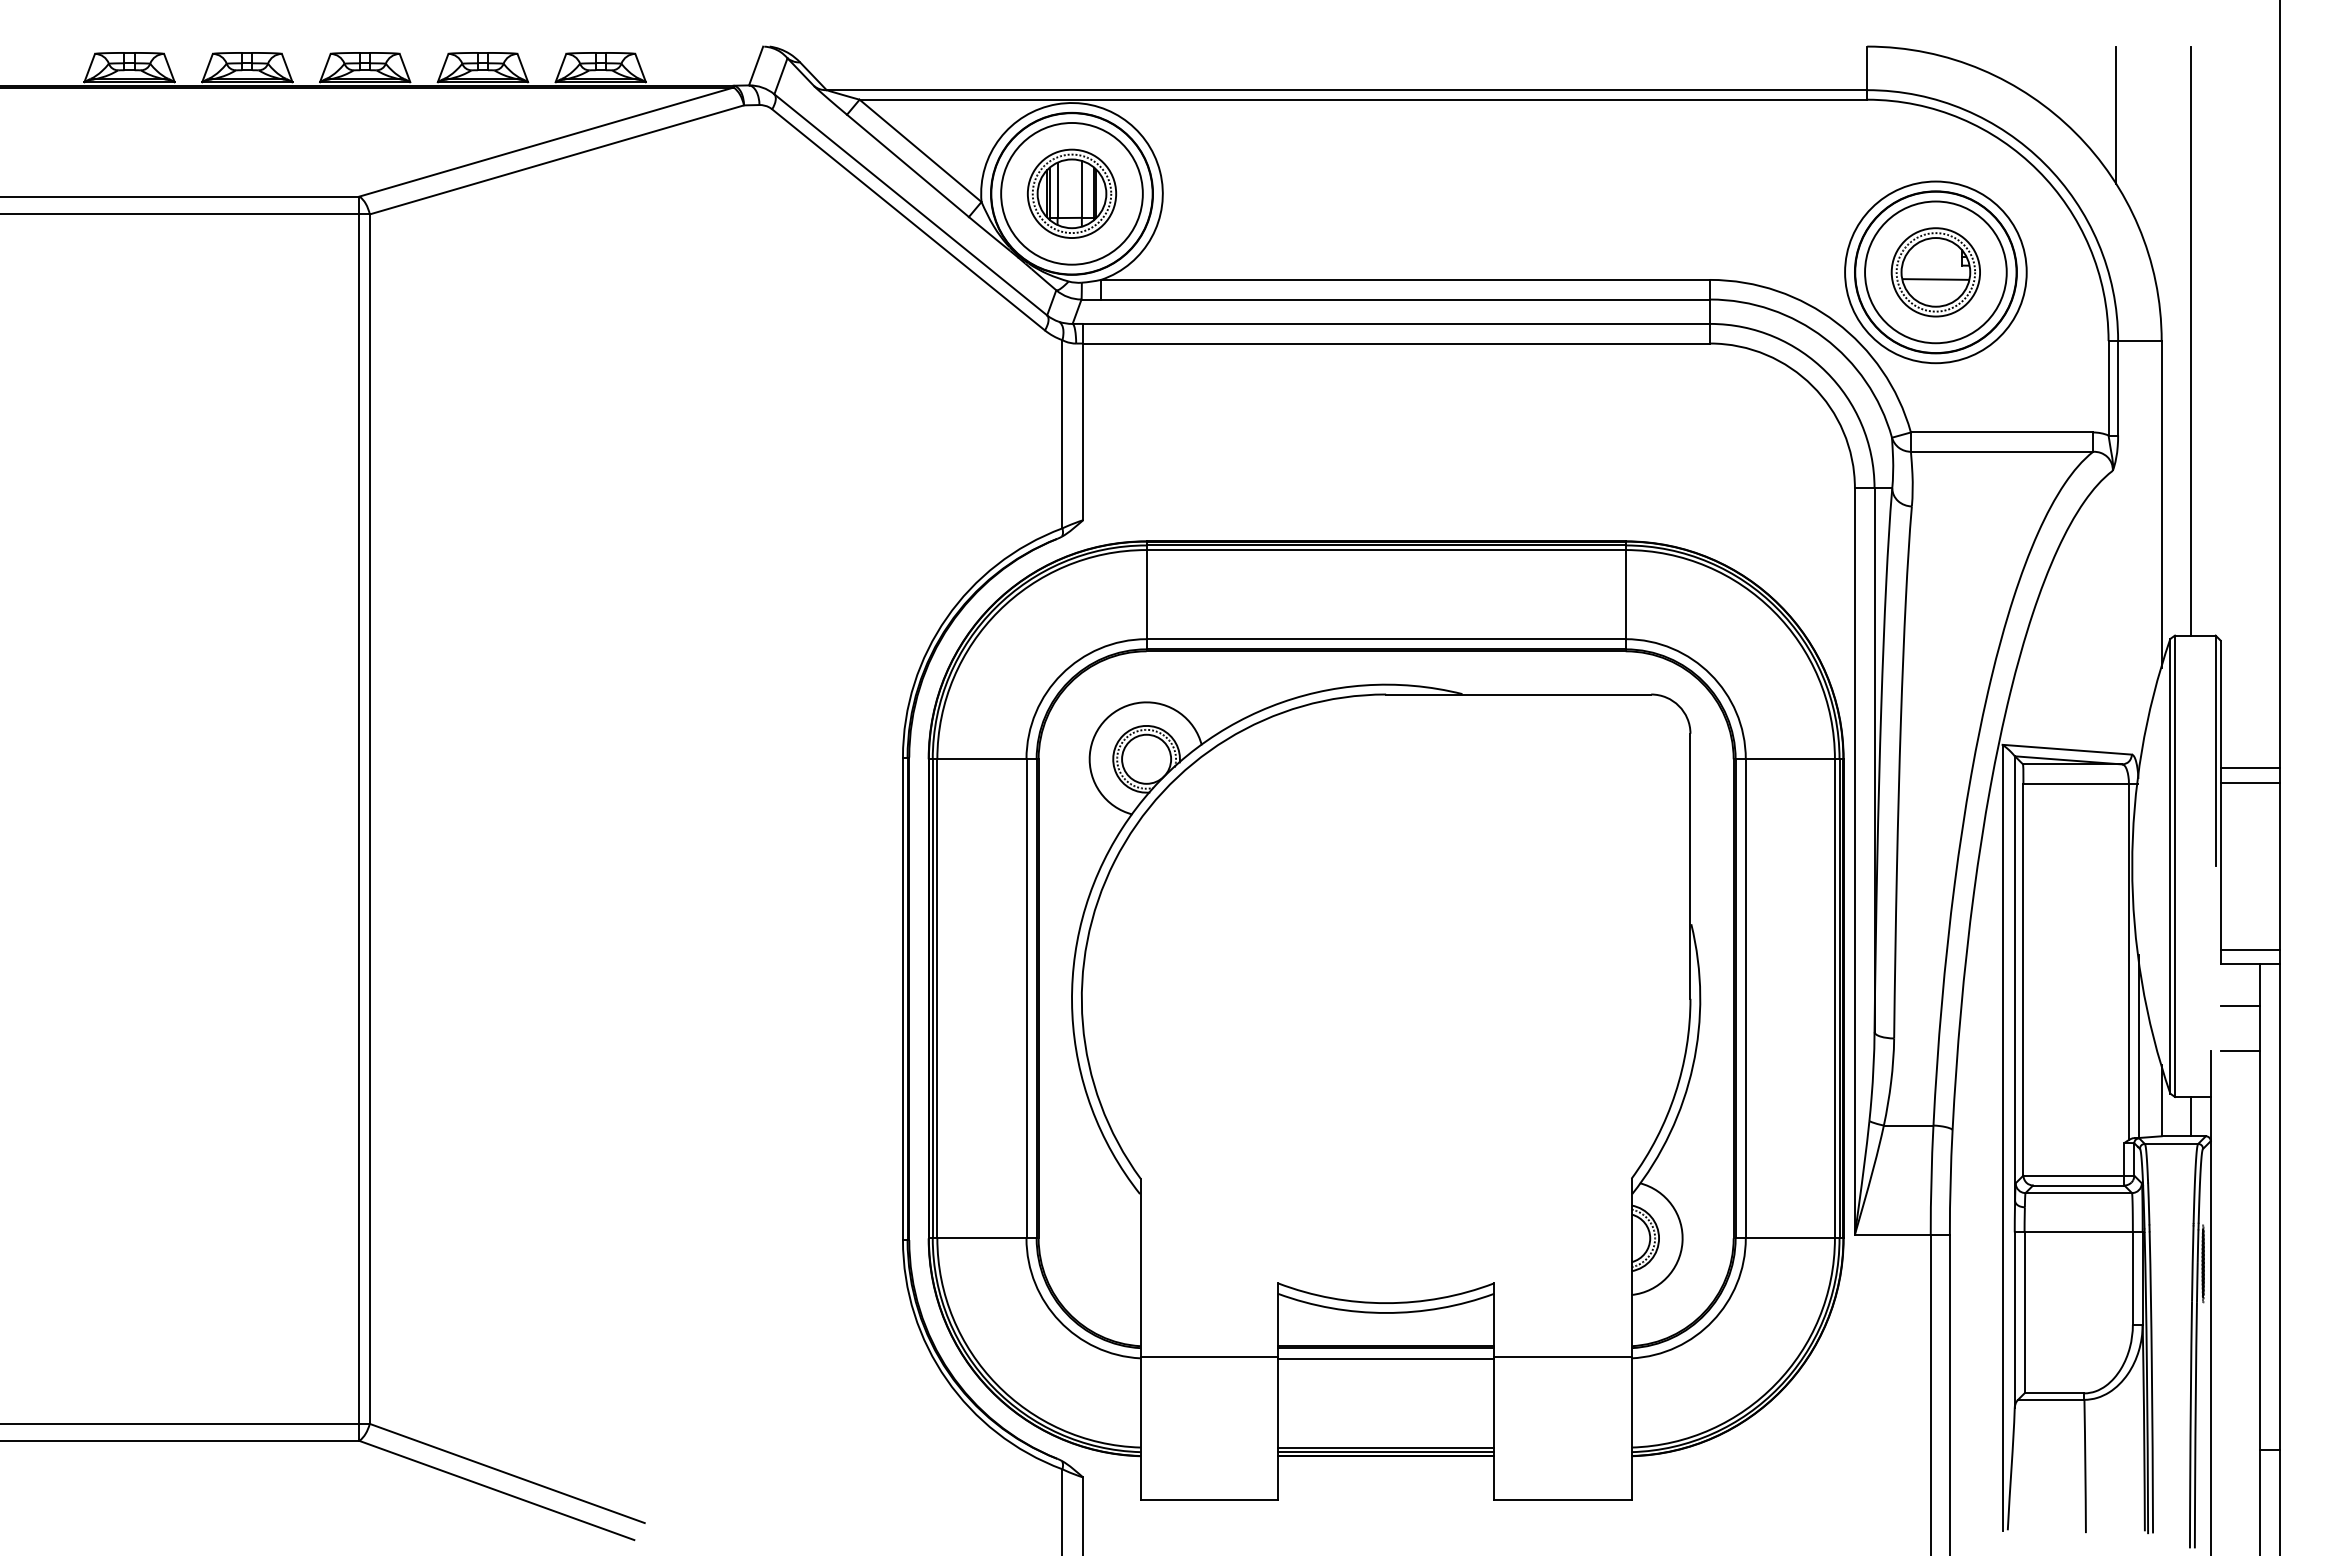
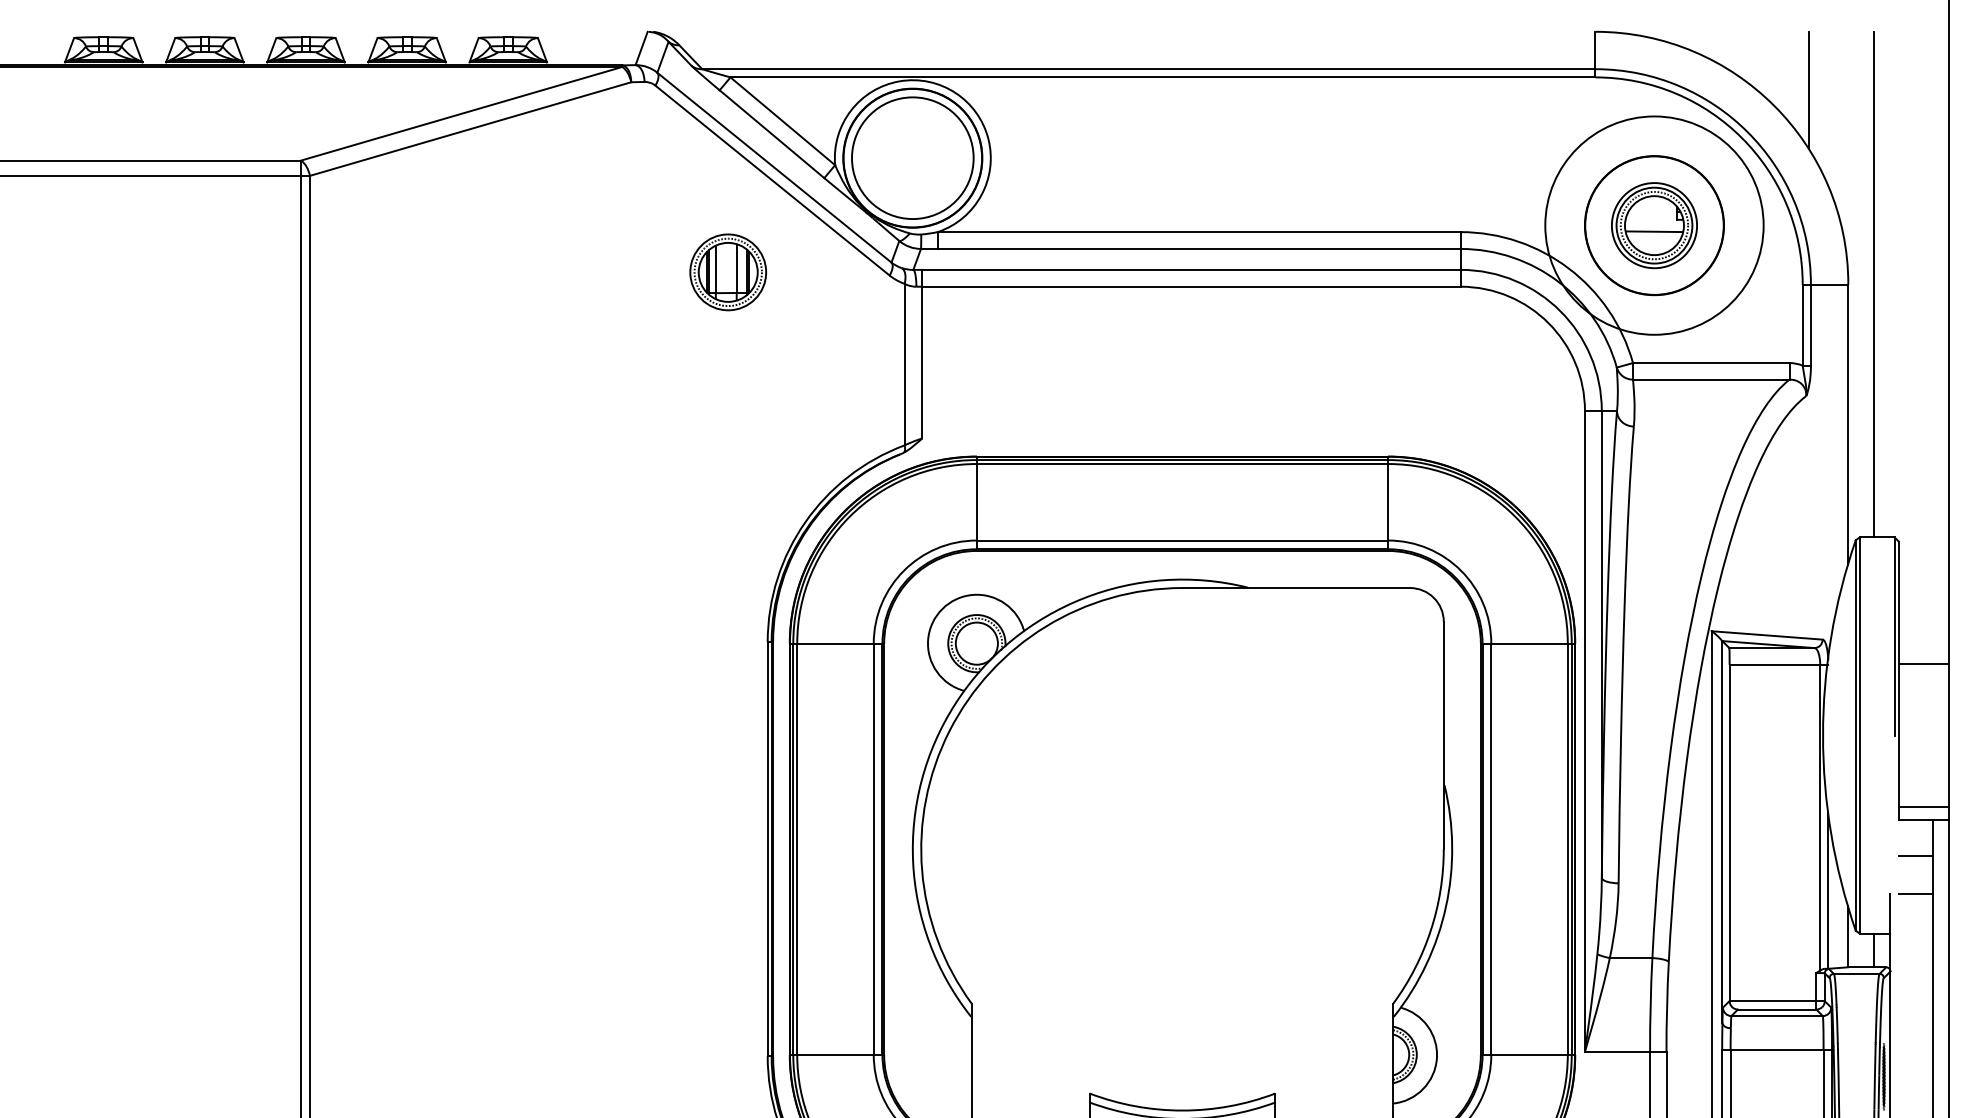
part: (1072, 193) -> (728, 272), moved
circle: (1935, 272) -> (1654, 225), size x0.7
circle: (1935, 272) -> (1654, 225), size x1.4
line: (2249, 768) -> (1923, 651), removed

